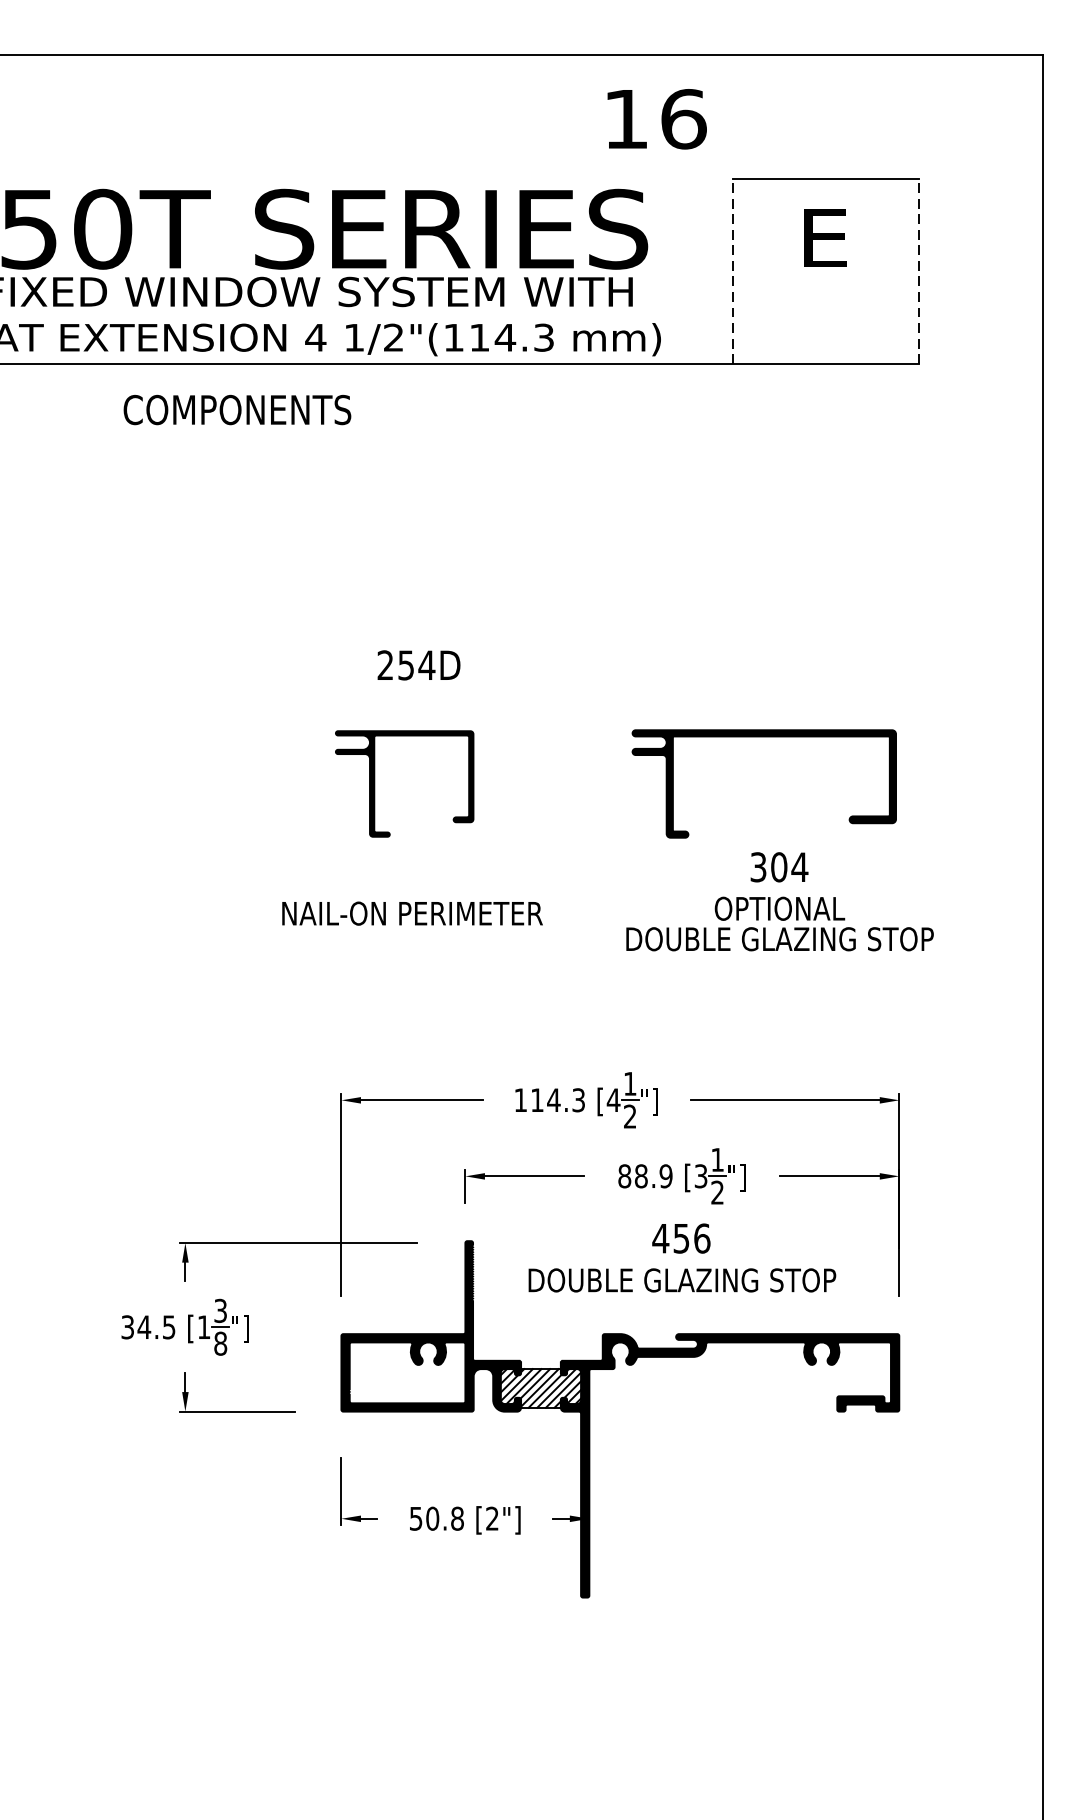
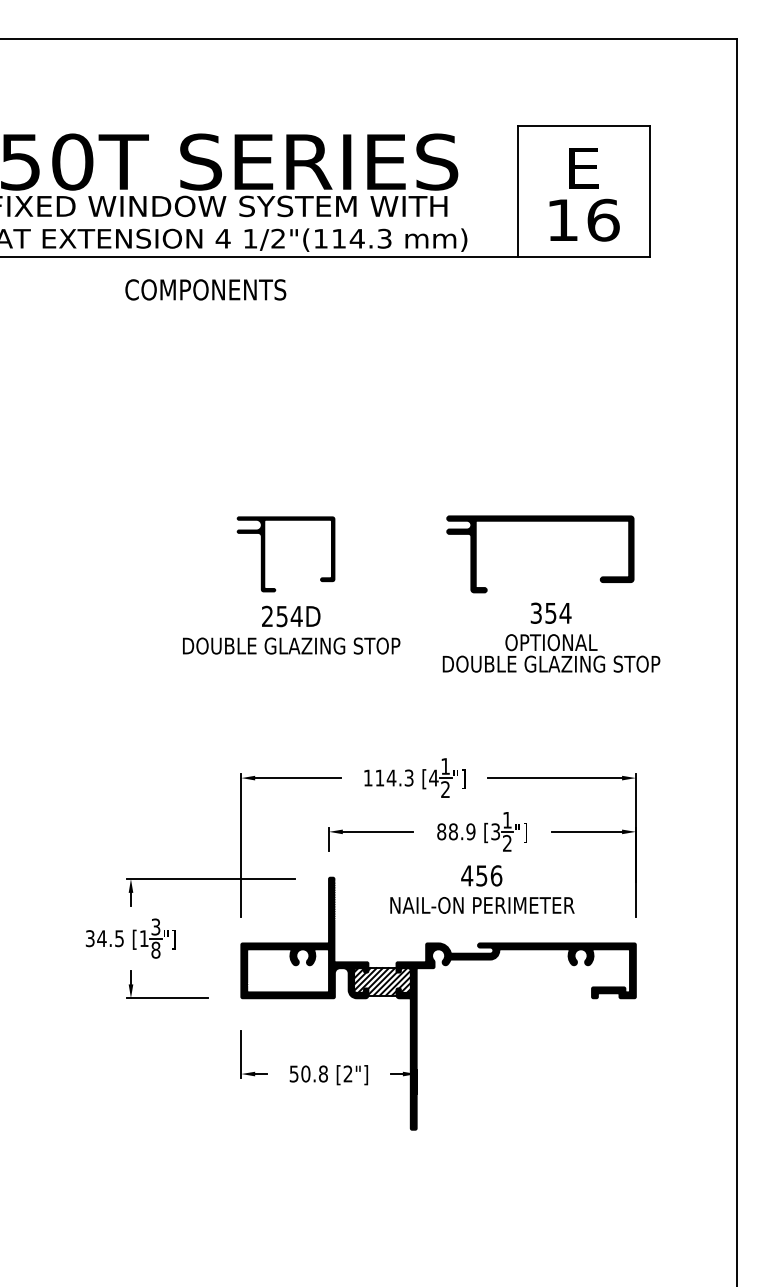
text: (656, 118) -> (584, 219), moved
line: (733, 270) -> (518, 191), dashed -> solid
line: (918, 270) -> (649, 191), dashed -> solid
text: (237, 409) -> (205, 289), moved
text: (419, 665) -> (291, 616), moved
text: (778, 866) -> (550, 612), 304 -> 354
text: (412, 912) -> (291, 645), NAIL-ON PERIMETER -> DOUBLE GLAZING STOP
text: (682, 1279) -> (482, 904), DOUBLE GLAZING STOP -> NAIL-ON PERIMETER

